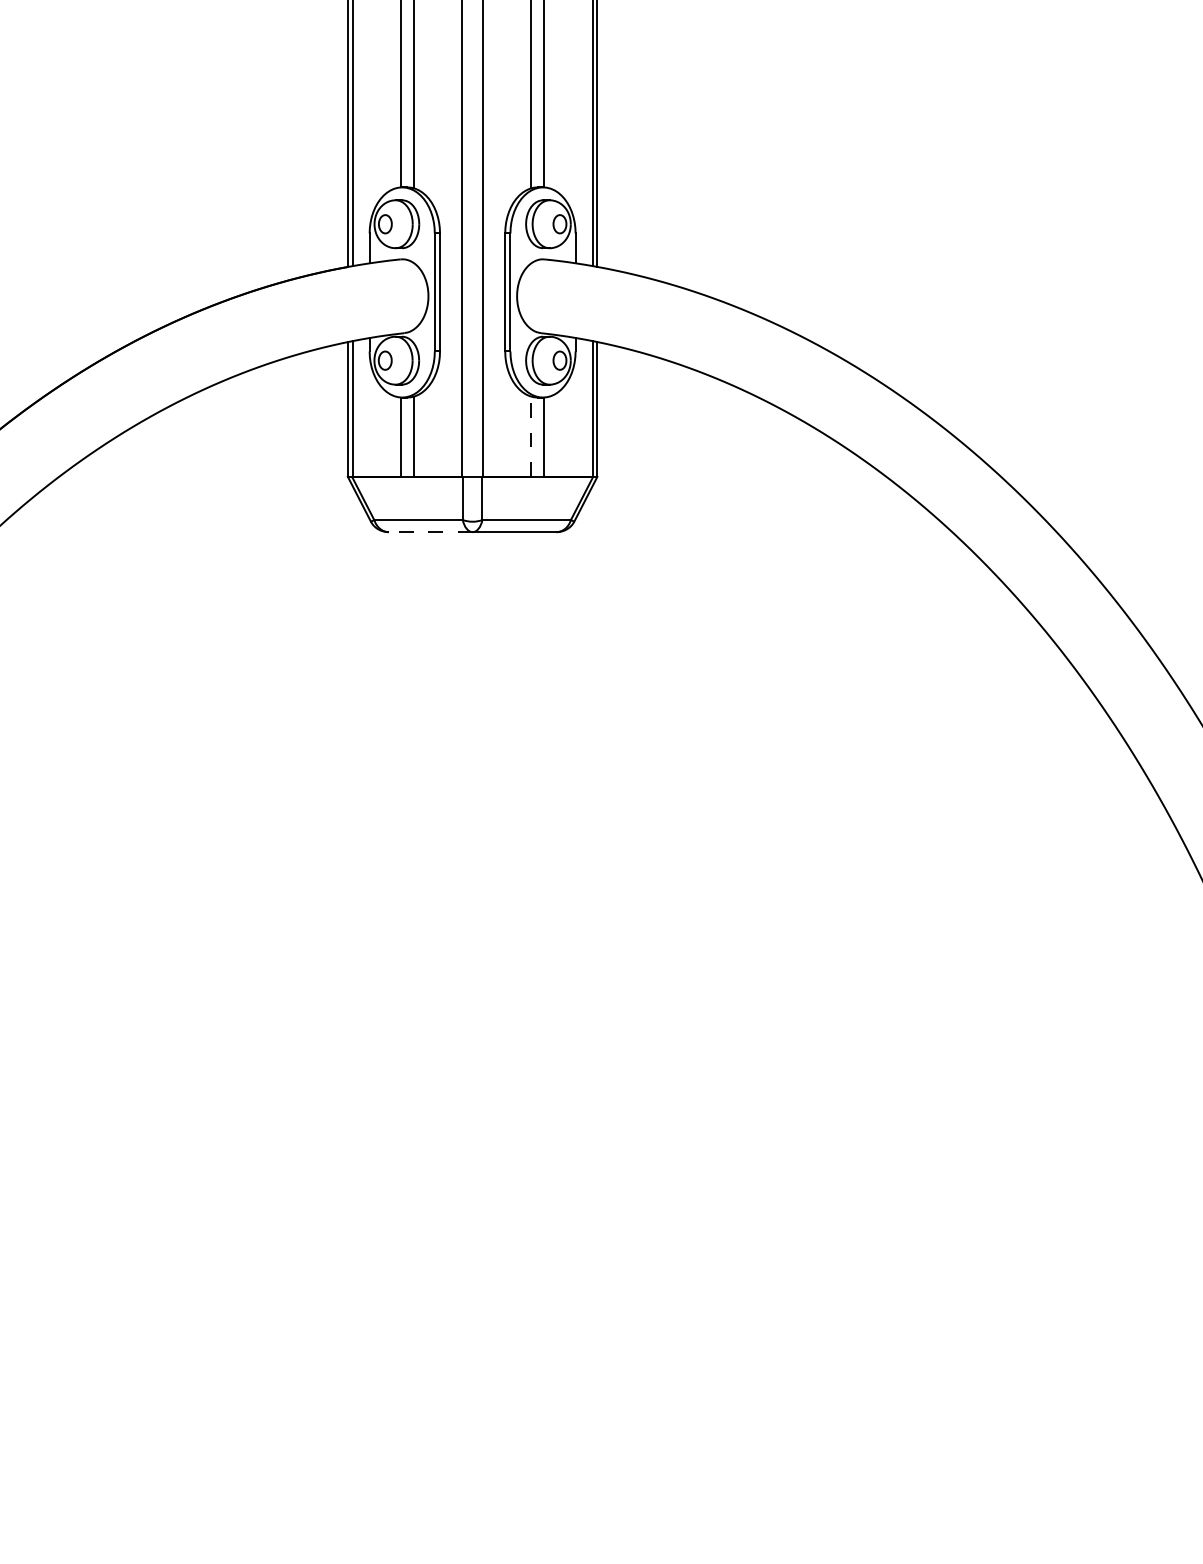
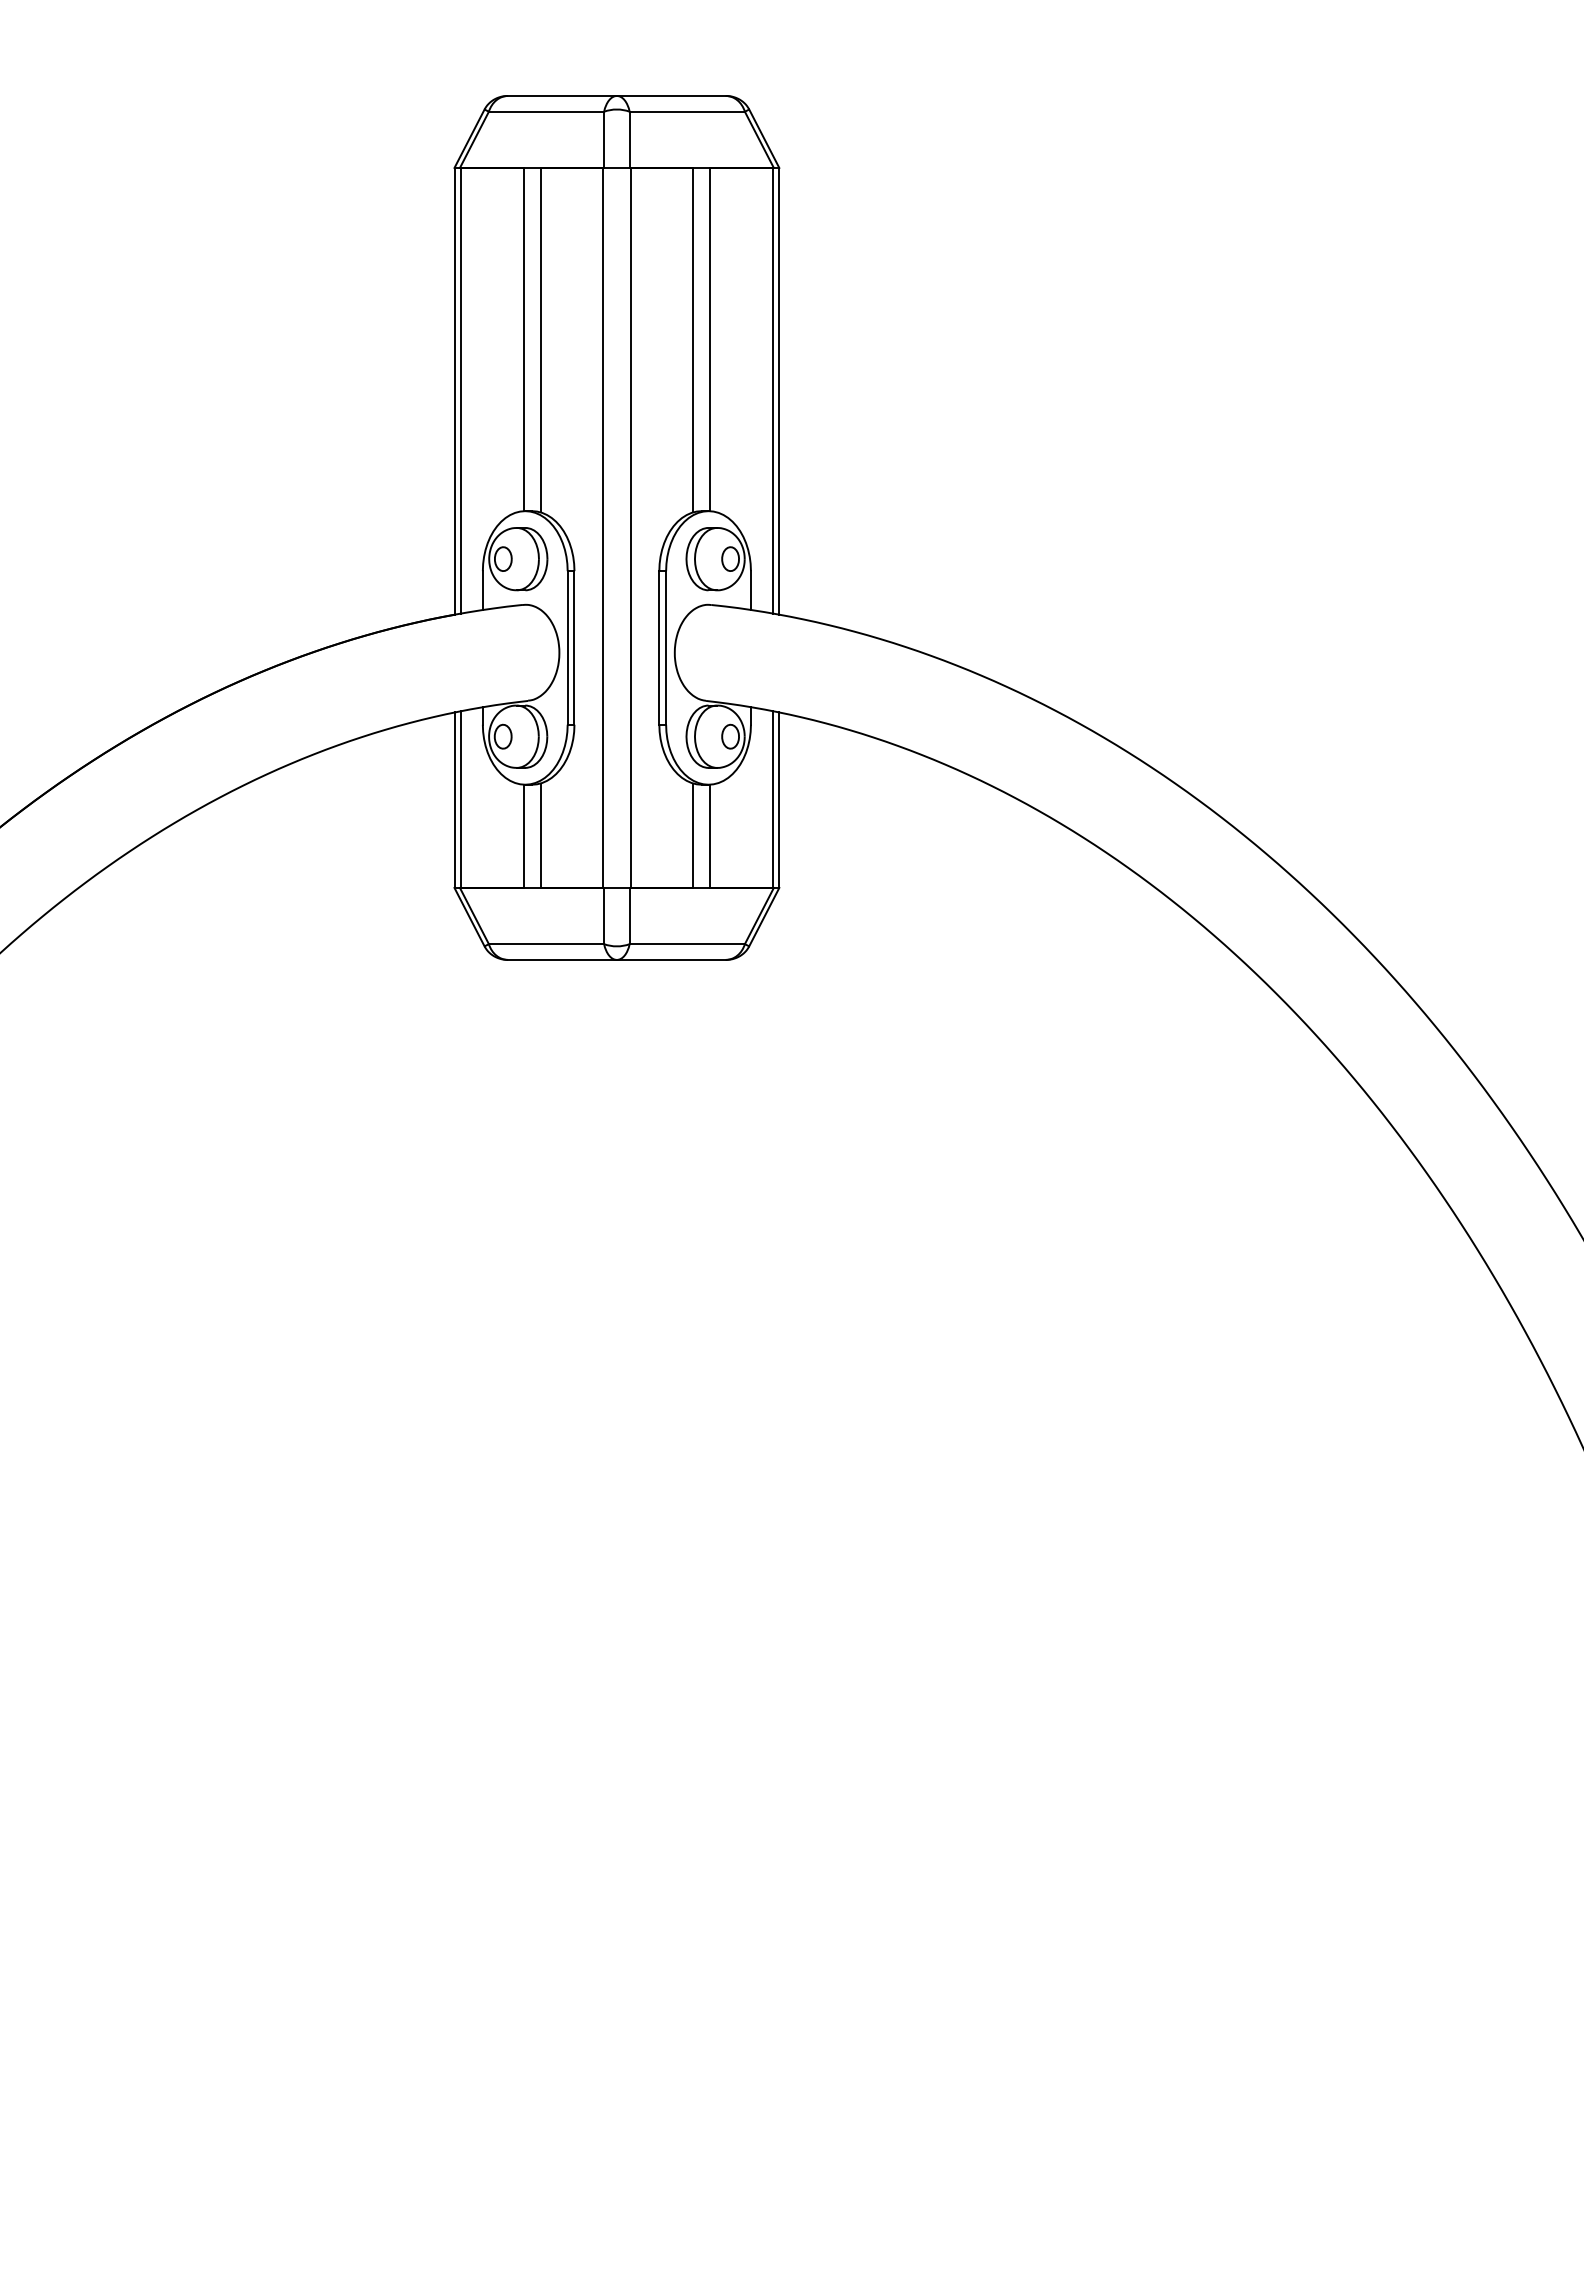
line: (531, 436) -> (693, 835), dashed -> solid
line: (430, 531) -> (561, 959), dashed -> solid

